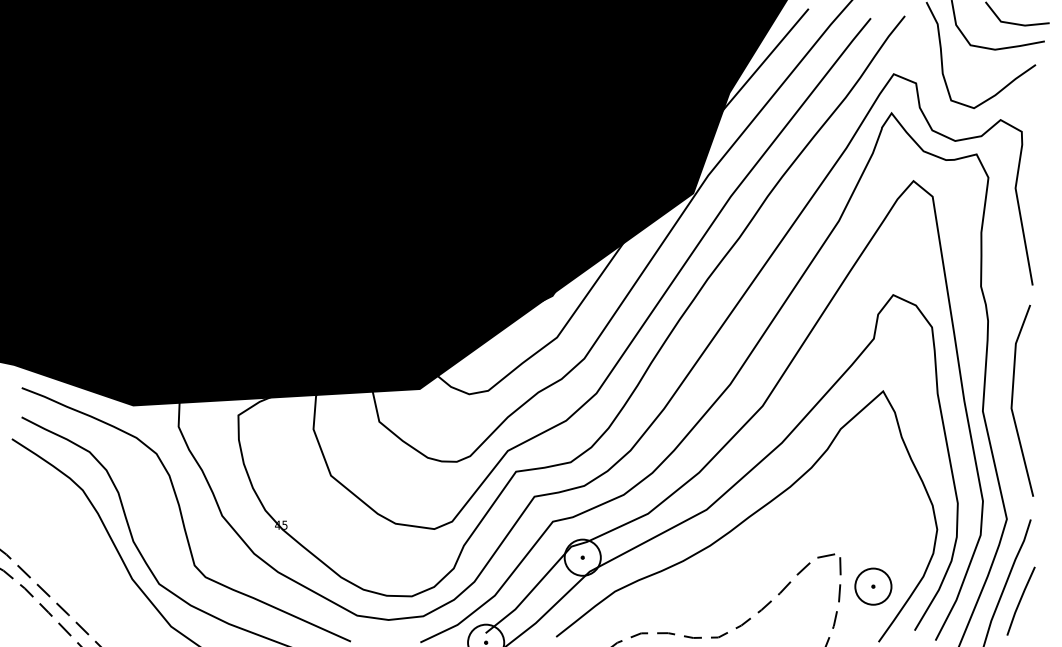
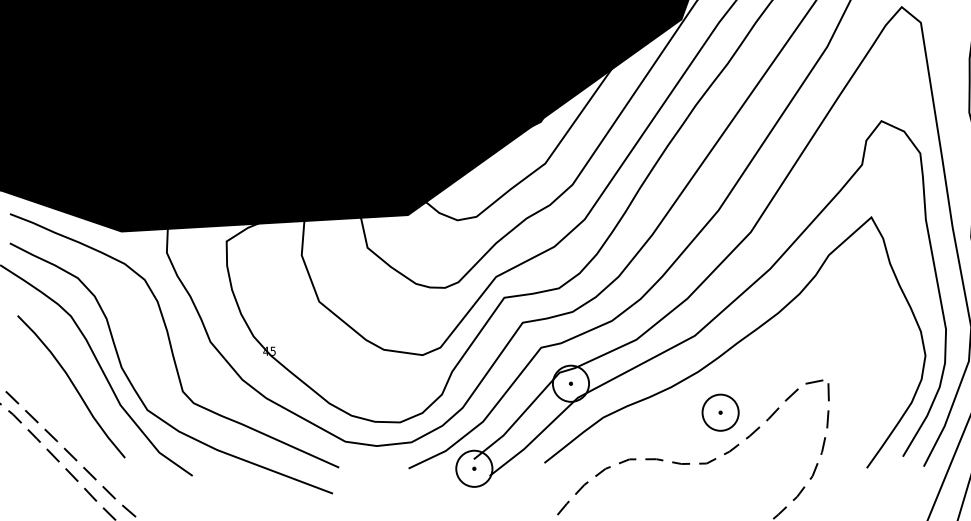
curve: (84, 559) -> (72, 385), added
part: (873, 586) -> (720, 412), moved

